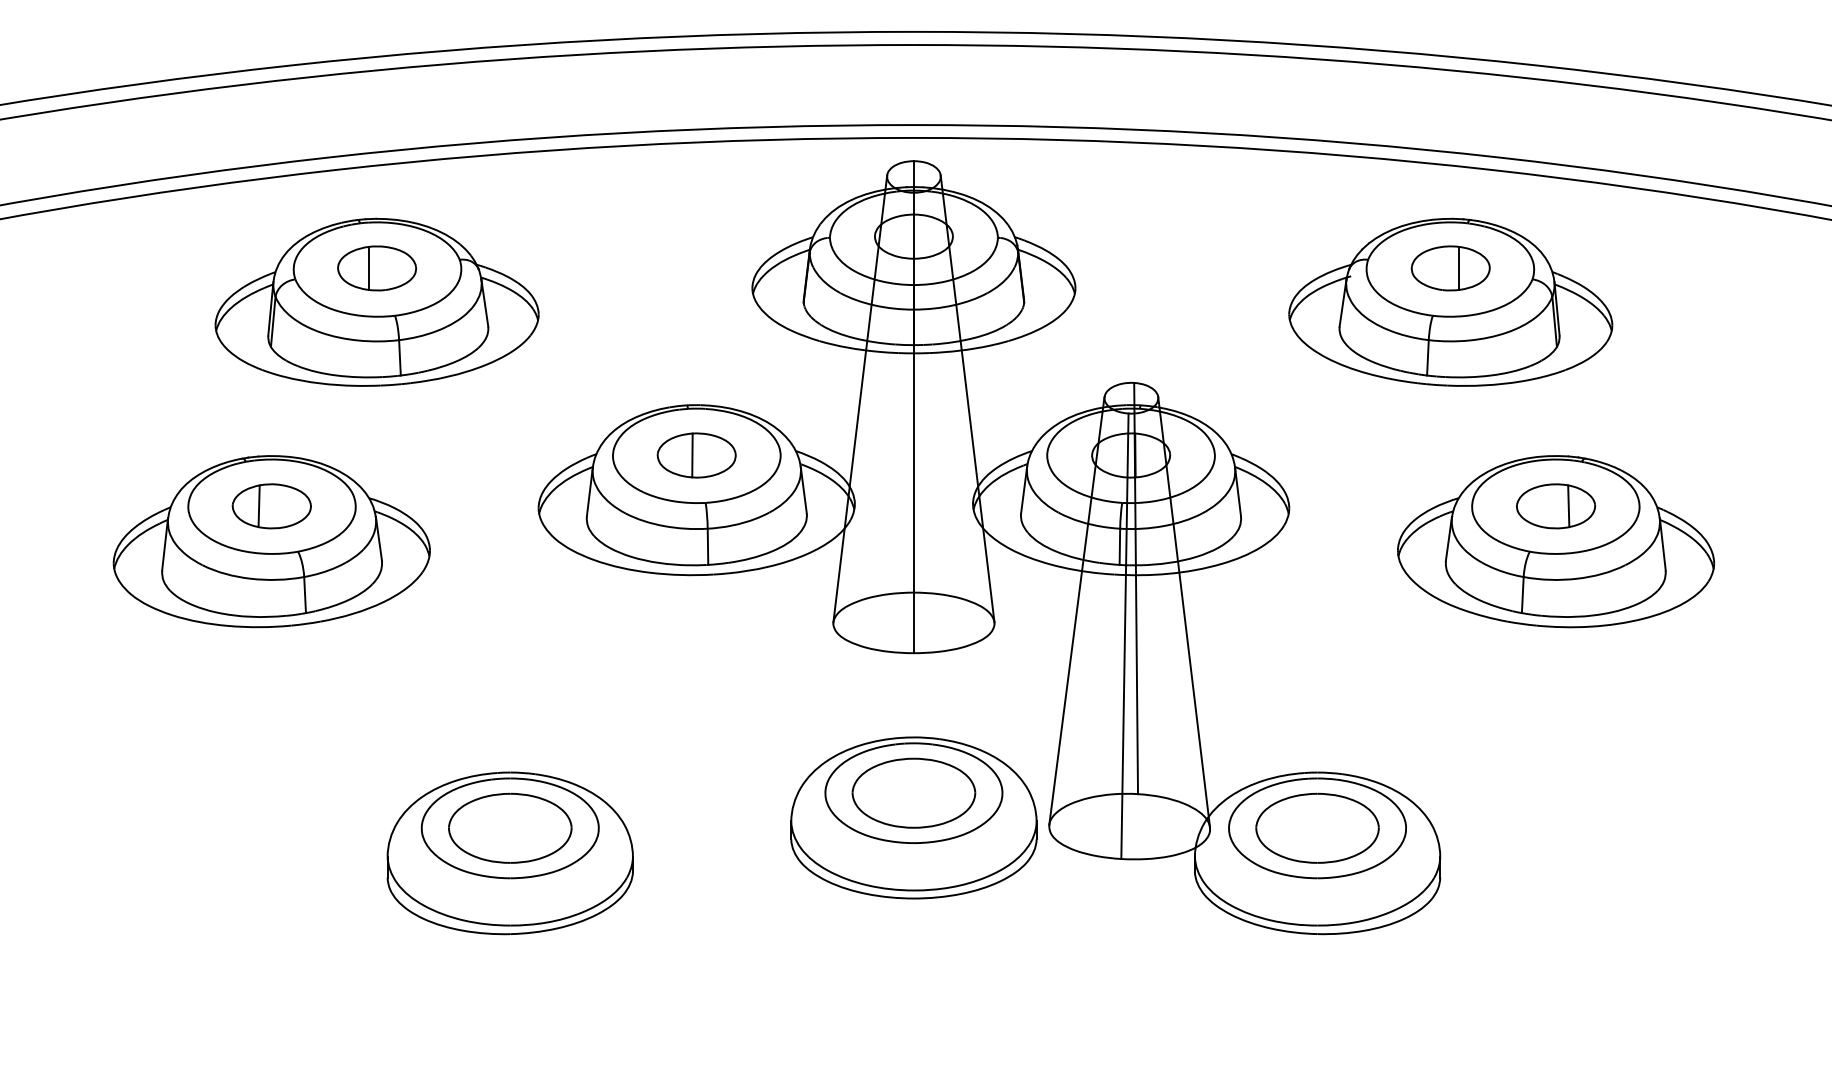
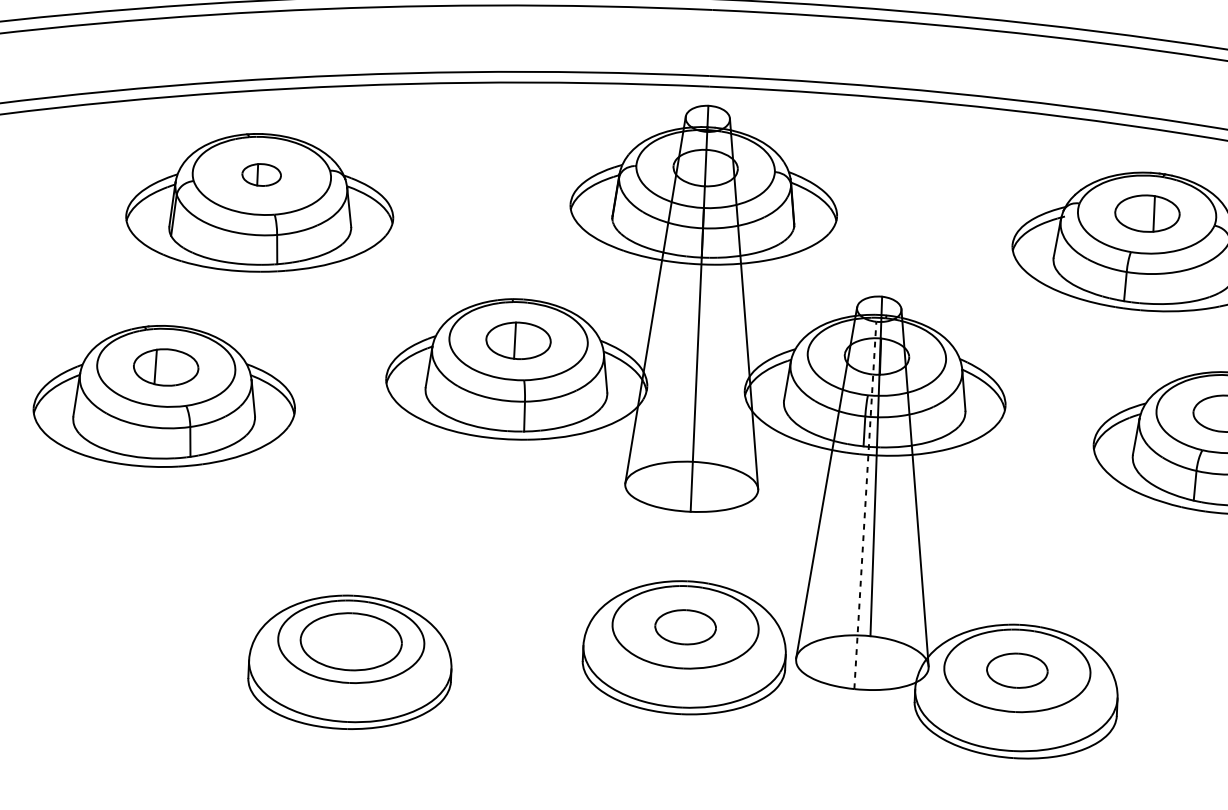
part: (377, 268) -> (261, 175), size x0.6
line: (1124, 636) -> (864, 505), solid -> dashed
part: (913, 792) -> (685, 626), size x0.6
part: (1317, 827) -> (1017, 670), size x0.6

